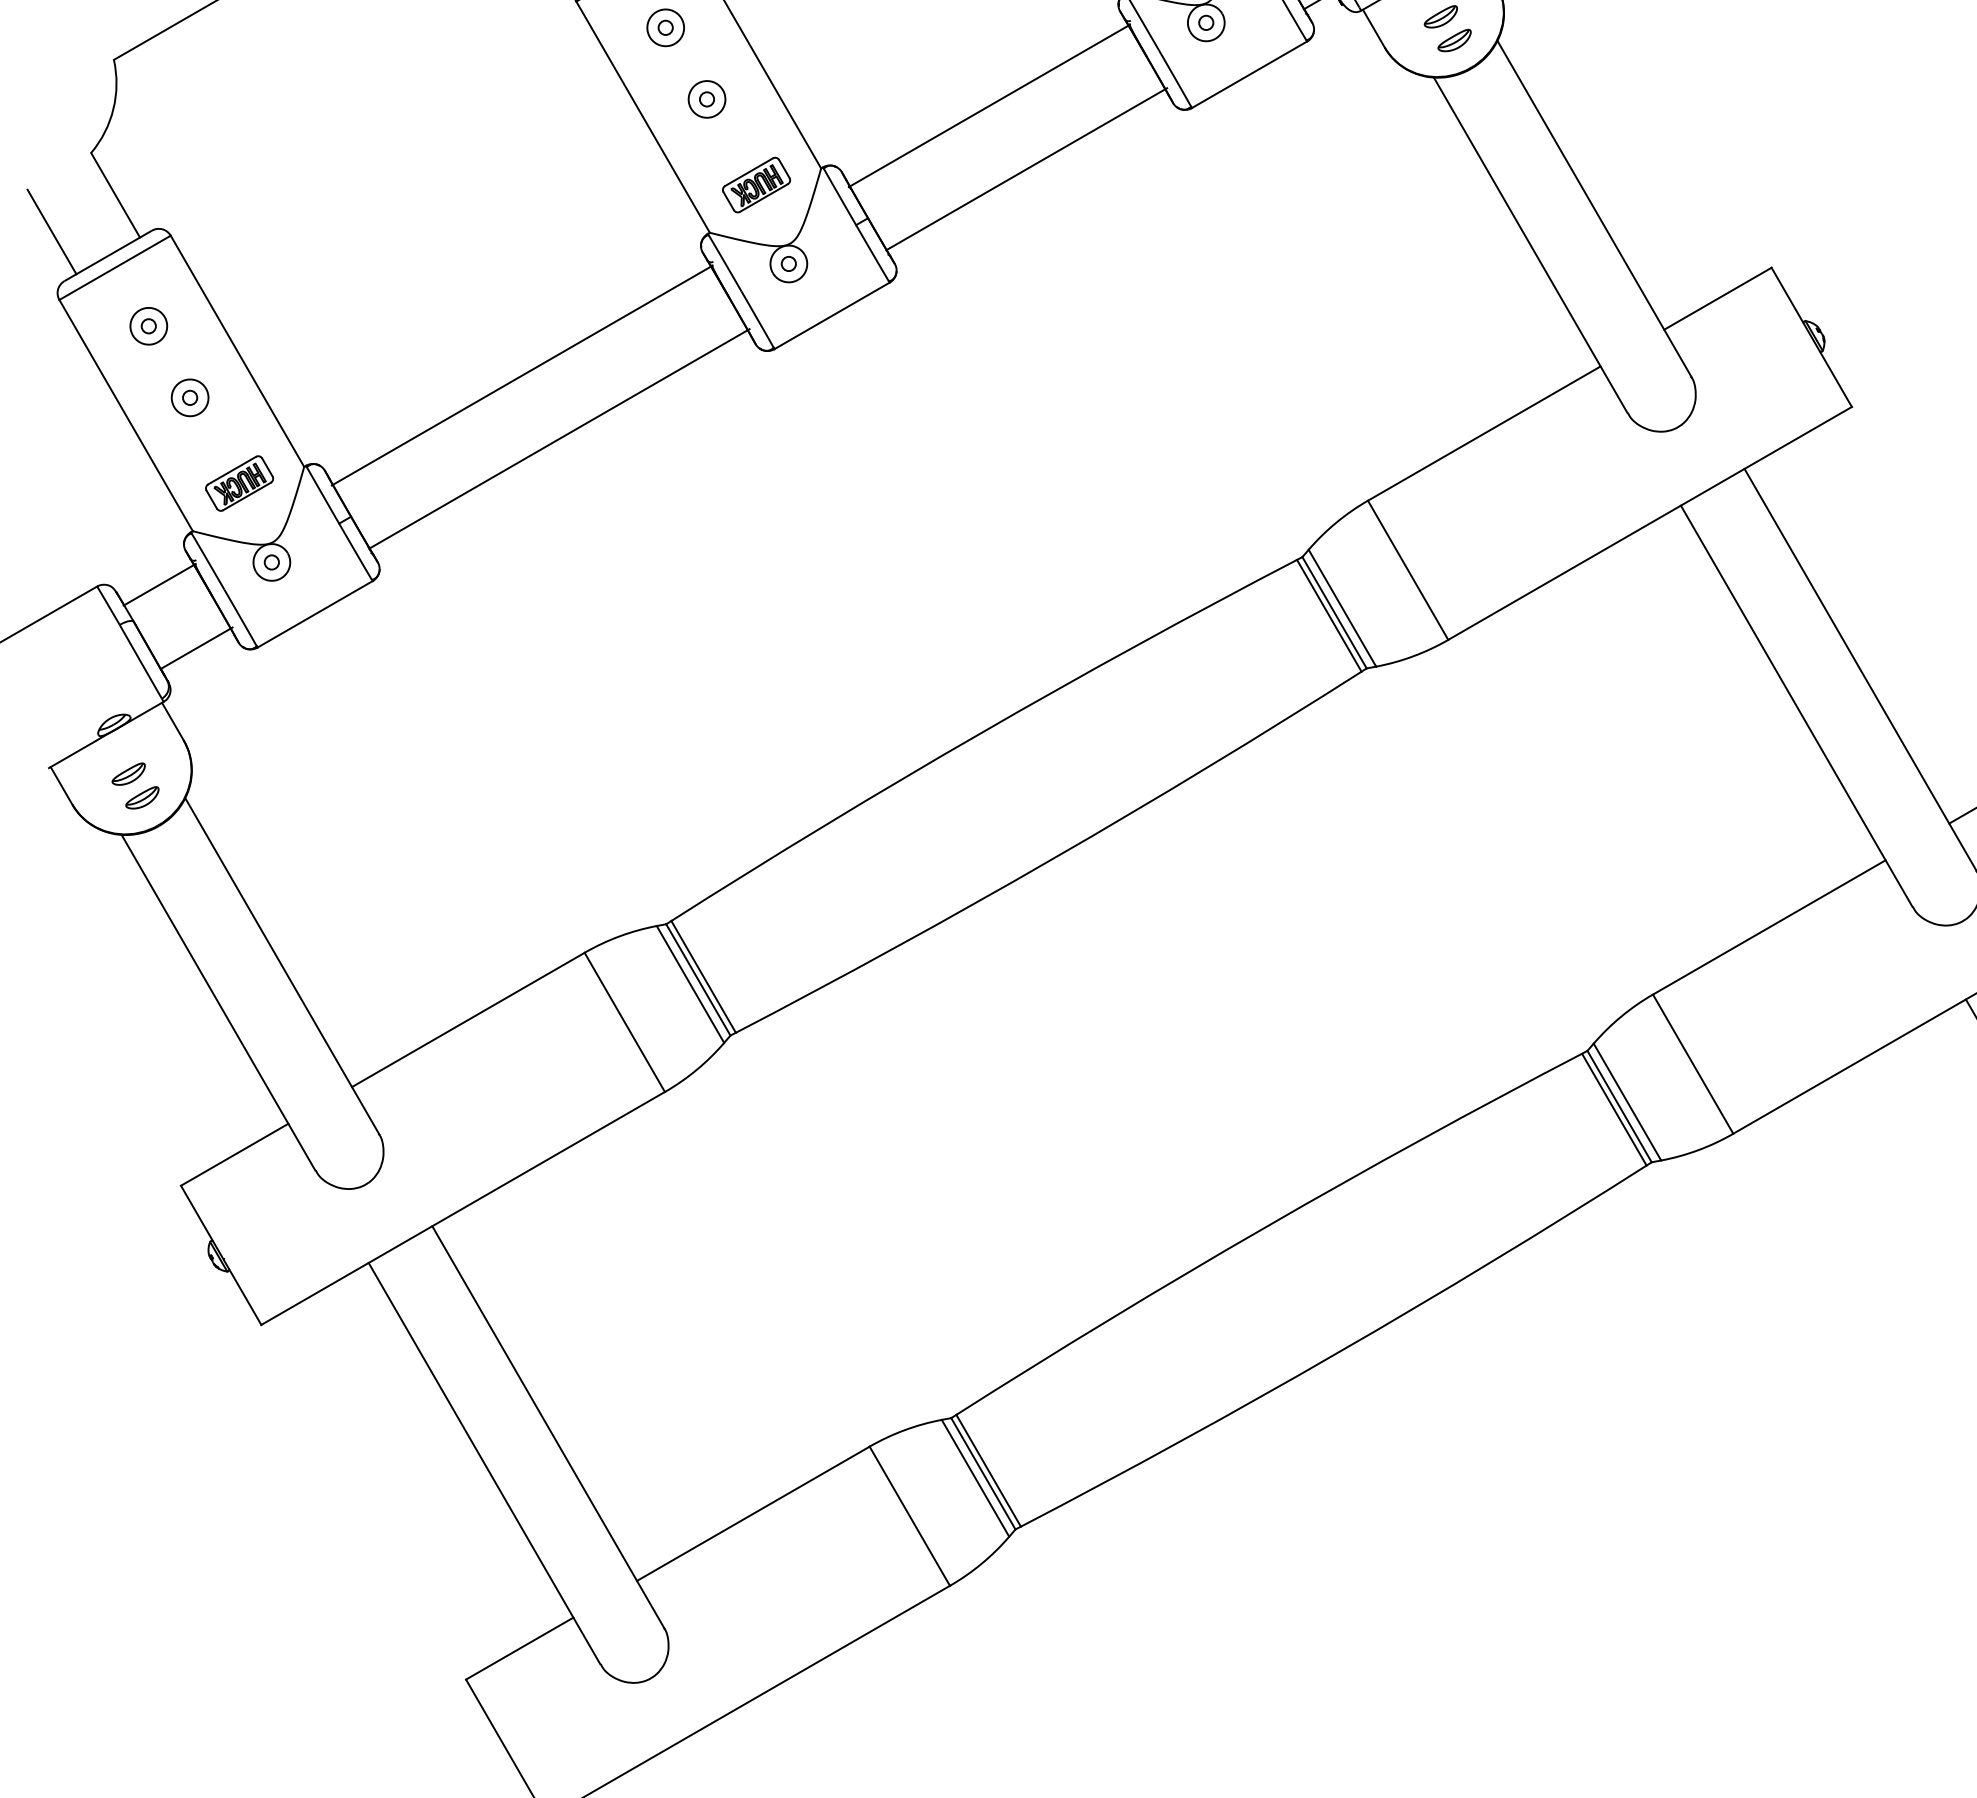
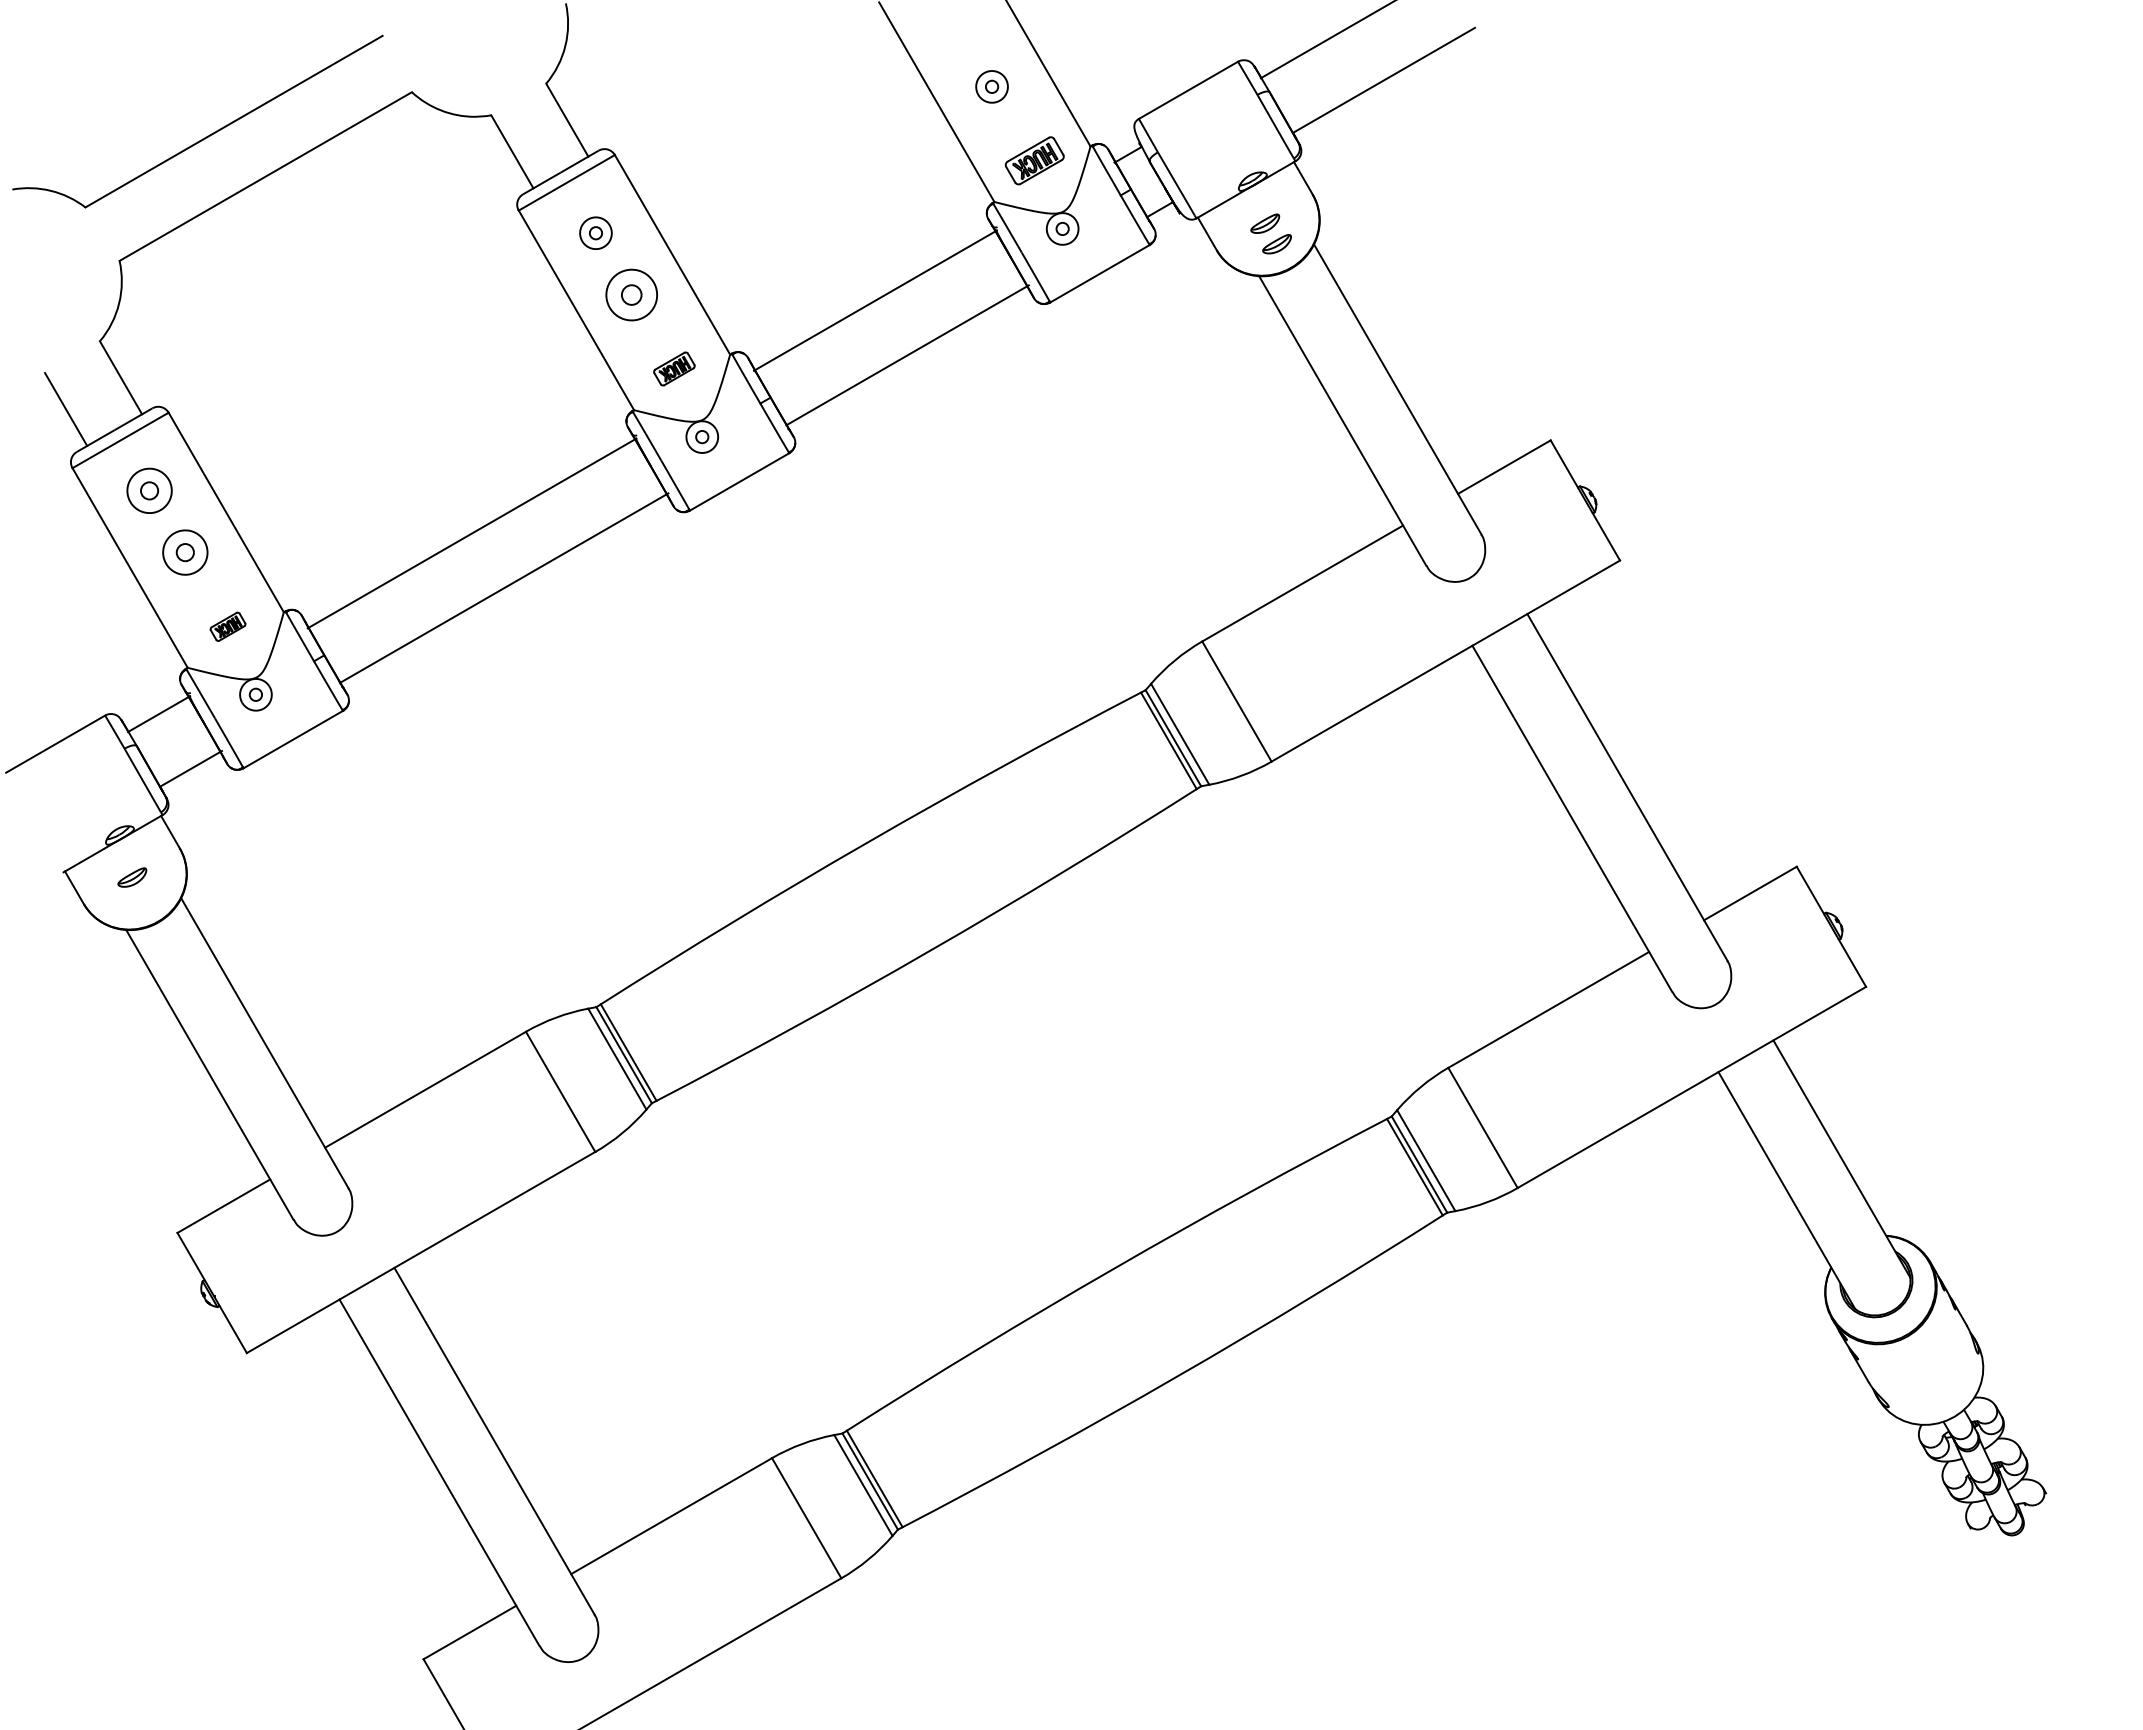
part: (706, 98) -> (631, 294), size x1.6
part: (756, 184) -> (674, 368), size x0.7
part: (148, 325) -> (149, 490), size x1.4
part: (190, 397) -> (185, 552), size x1.4
part: (238, 483) -> (227, 626), size x0.6
part: (141, 797) -> (143, 897), removed

